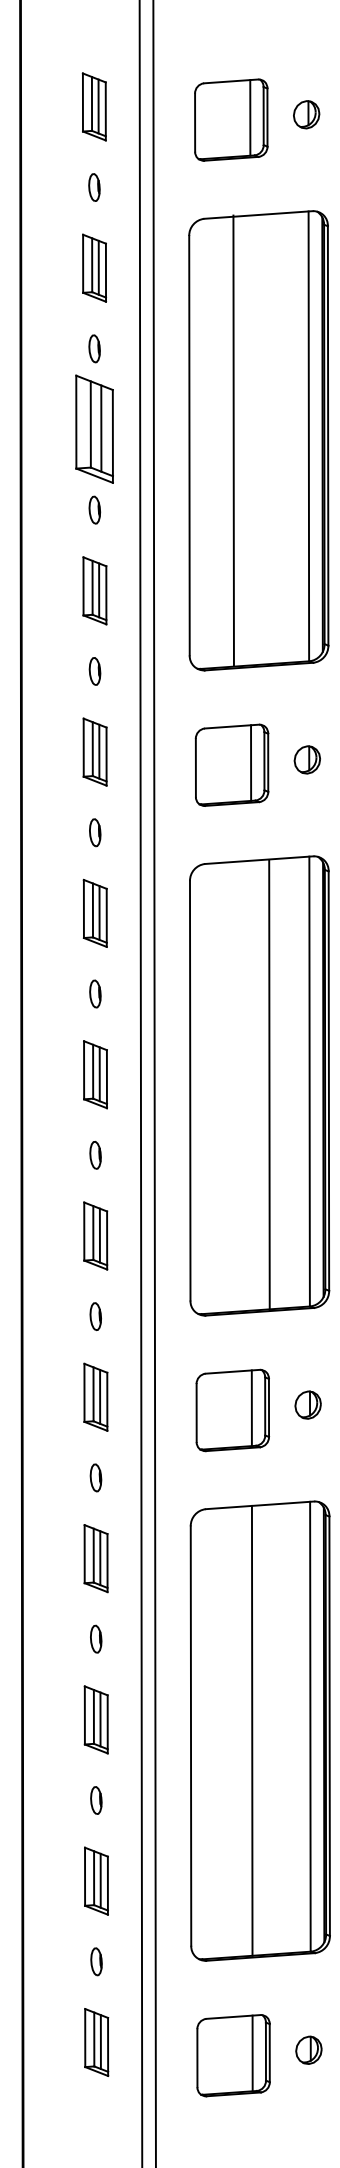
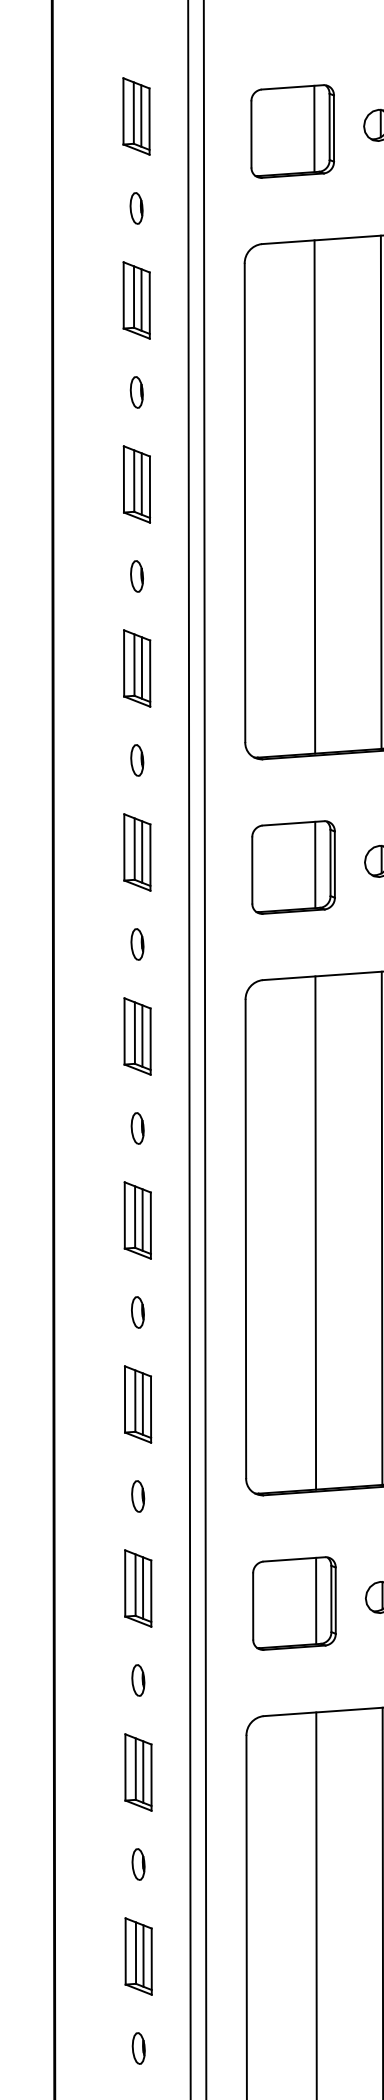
part: (94, 429) -> (136, 484), size x0.62
line: (233, 440) -> (314, 496), moved
line: (269, 1085) -> (315, 1232), moved

